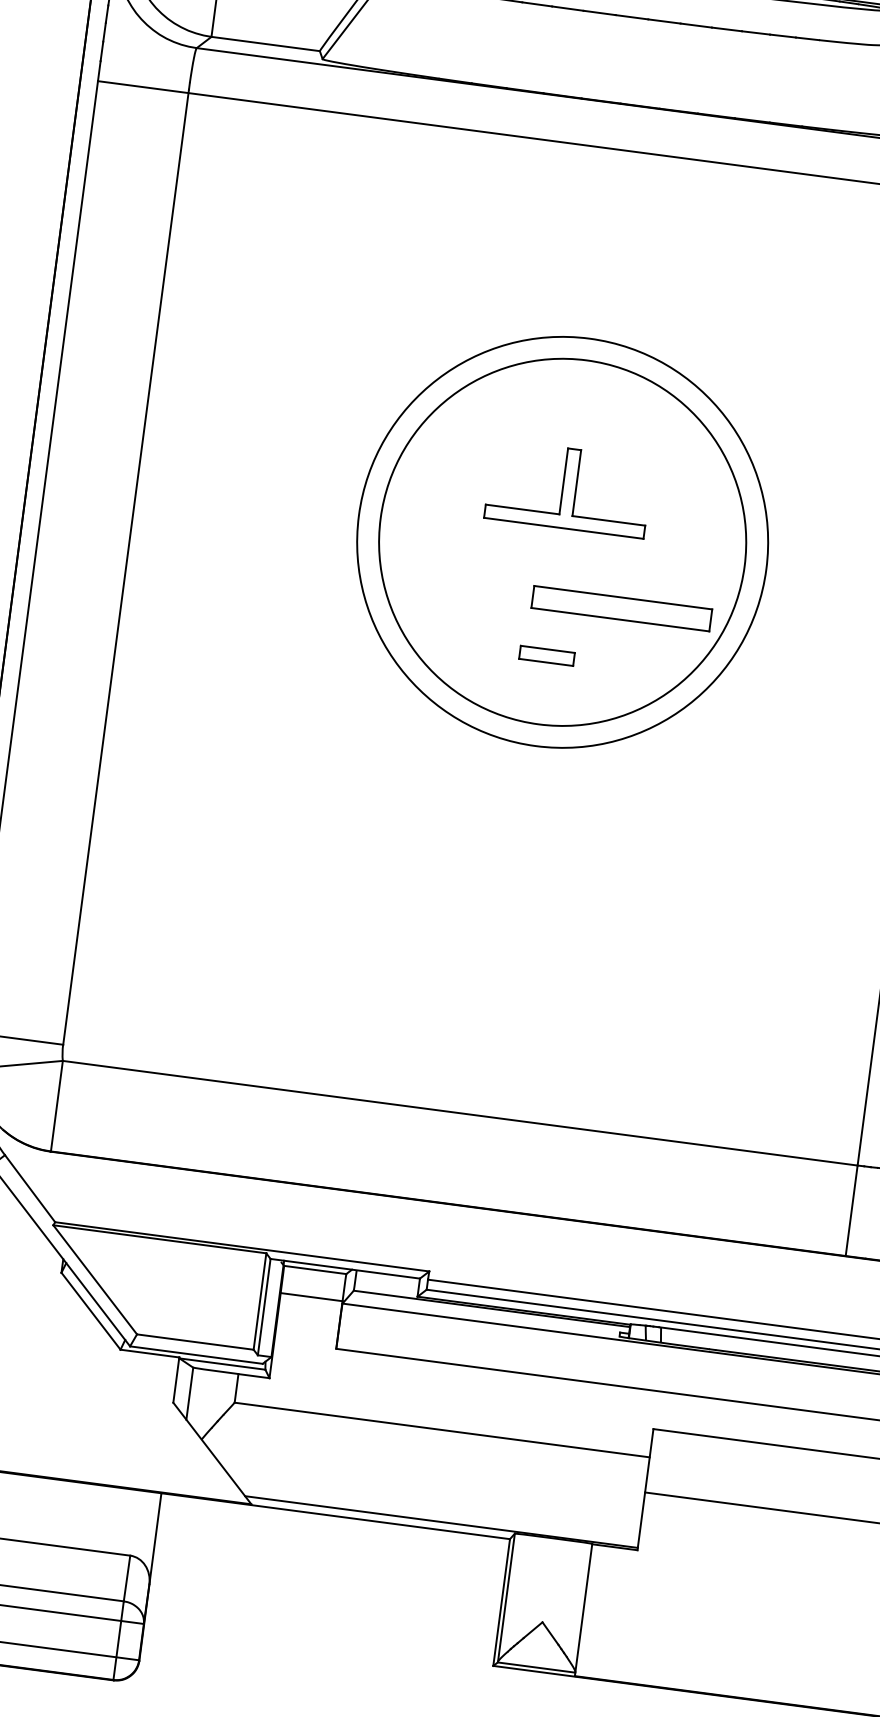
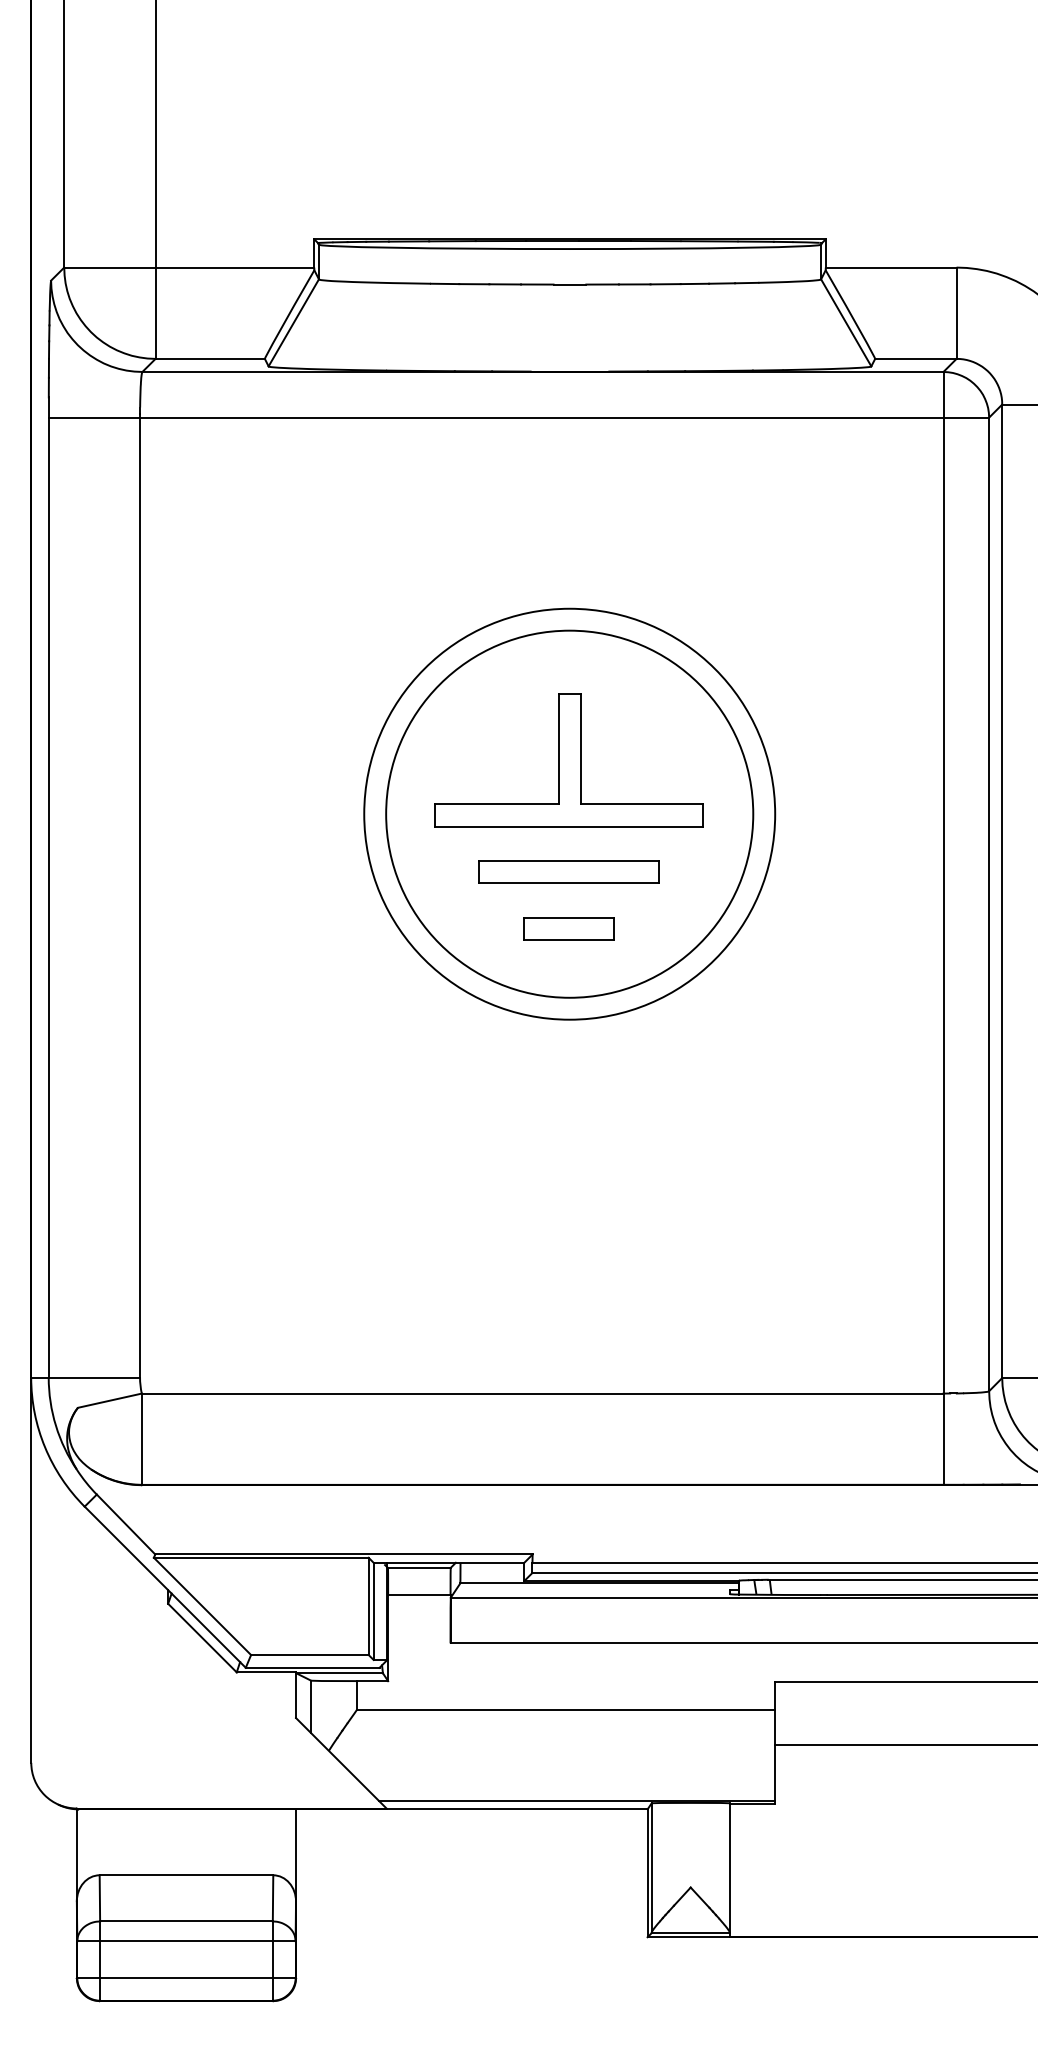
part: (568, 488) -> (568, 760), size x1.67
part: (621, 607) -> (568, 871), moved
part: (546, 655) -> (568, 928), size x1.67

